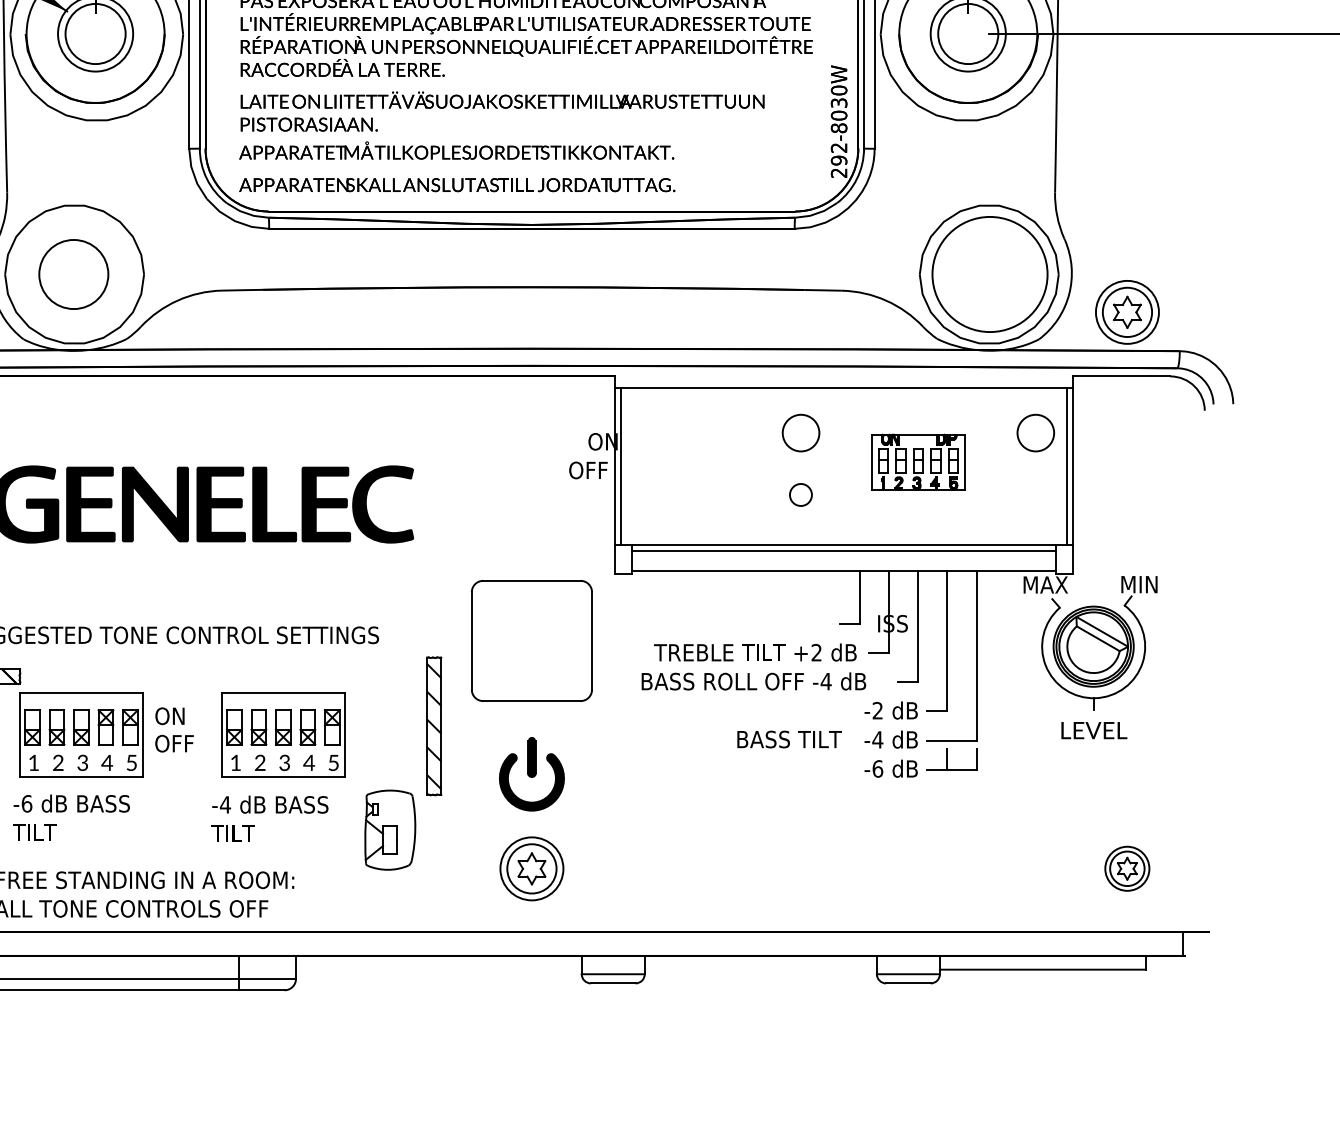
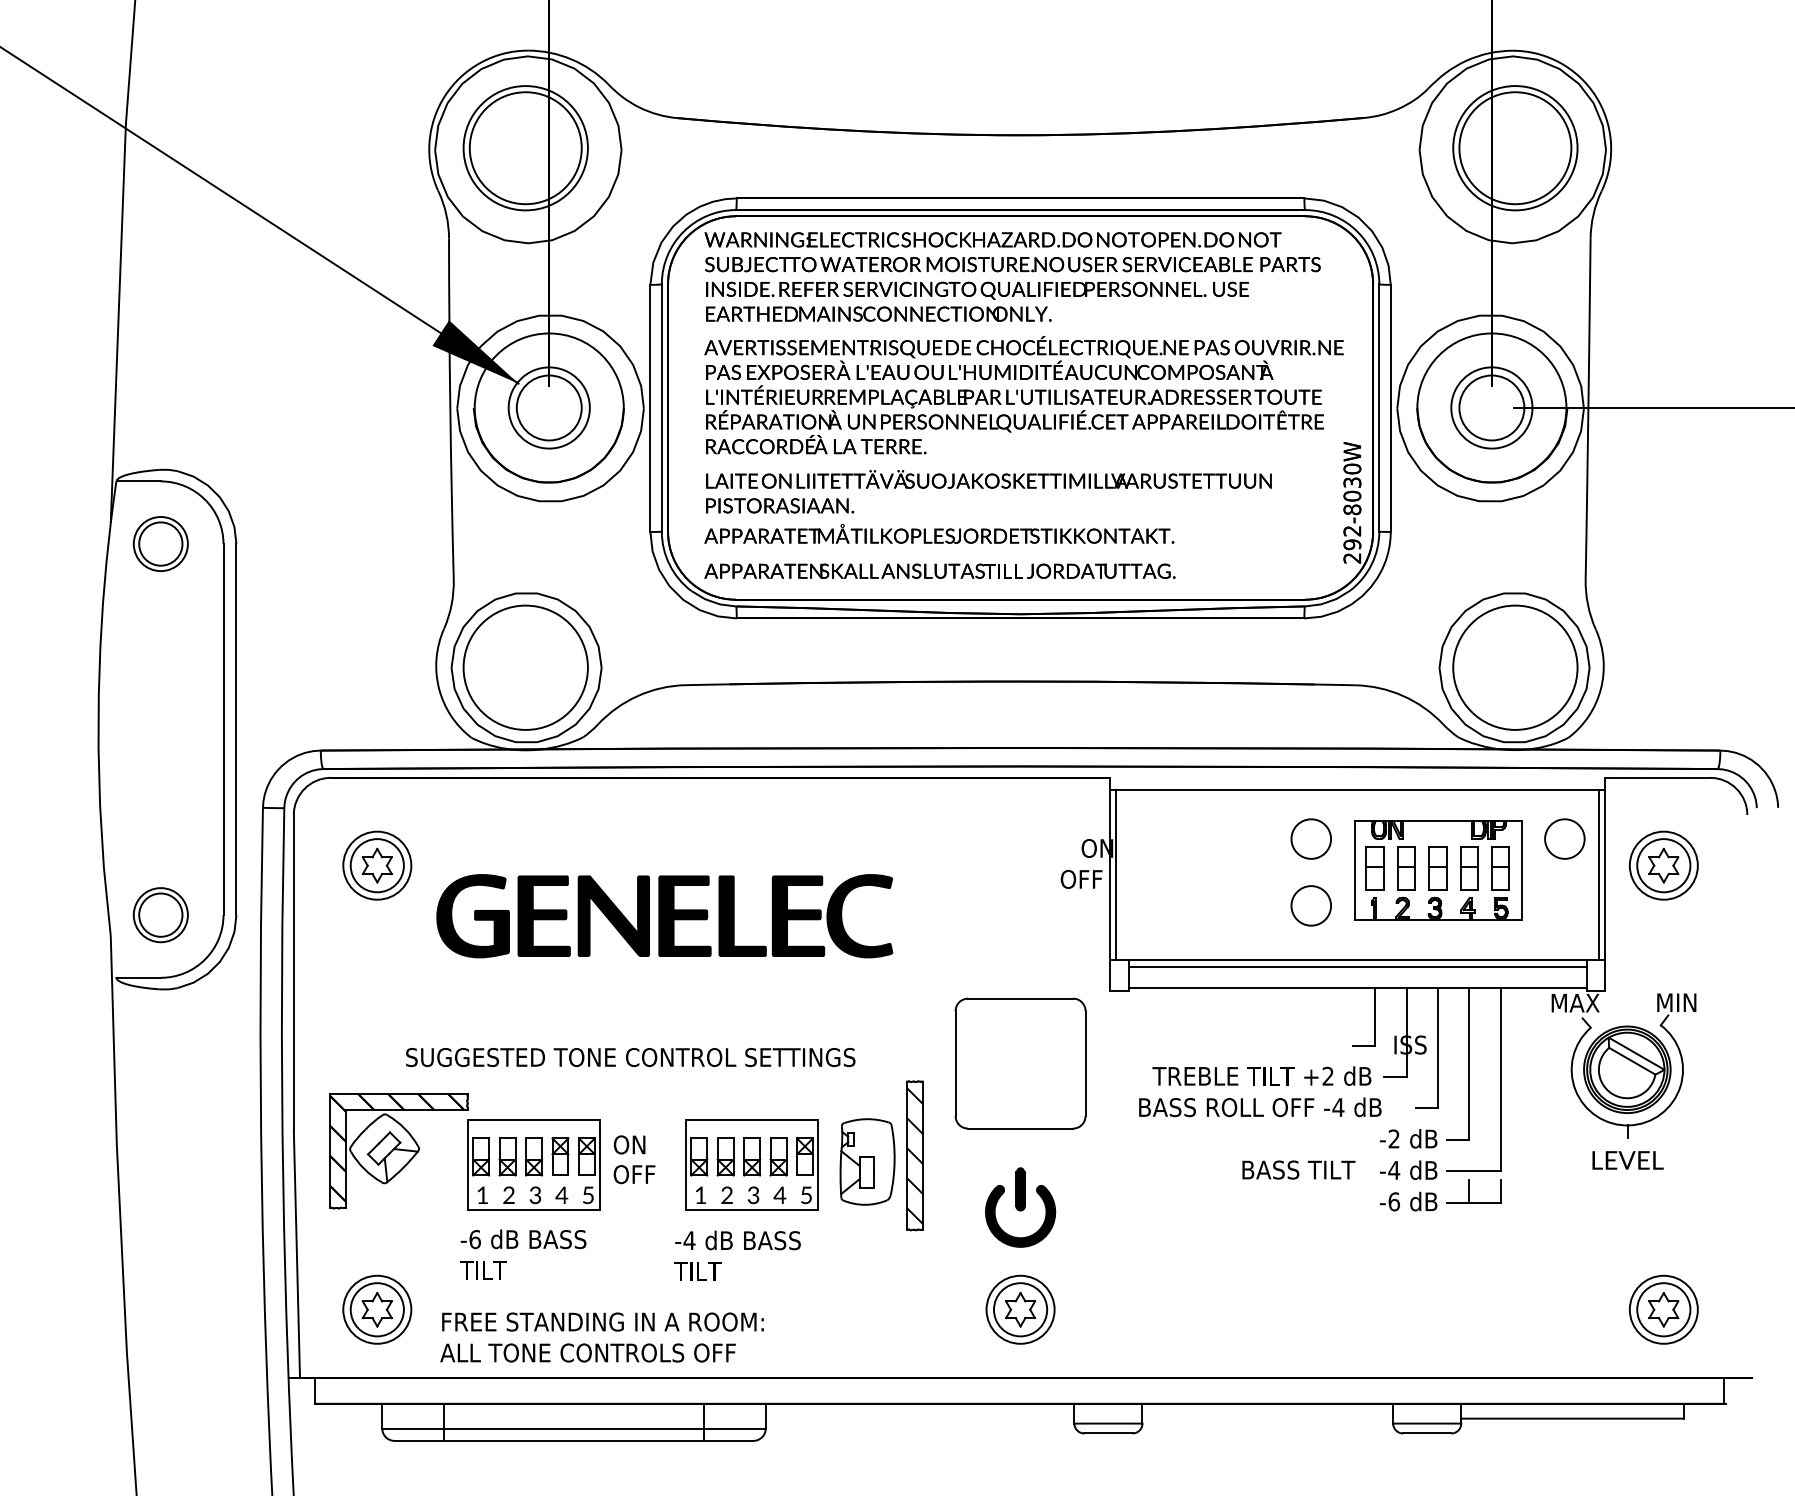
circle: (73, 274) -> (525, 667), size x1.67
part: (1127, 312) -> (1663, 865), moved
part: (918, 462) -> (1438, 870), size x1.67
circle: (800, 494) -> (1310, 905), size x1.67
part: (390, 829) -> (867, 1161), moved
part: (1127, 868) -> (1663, 1309), size x1.43

